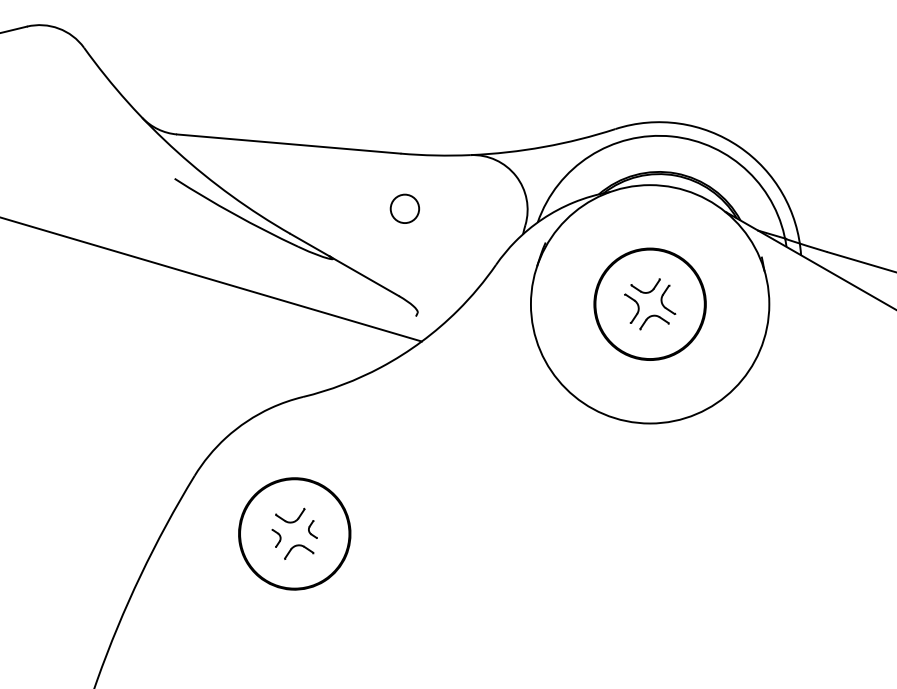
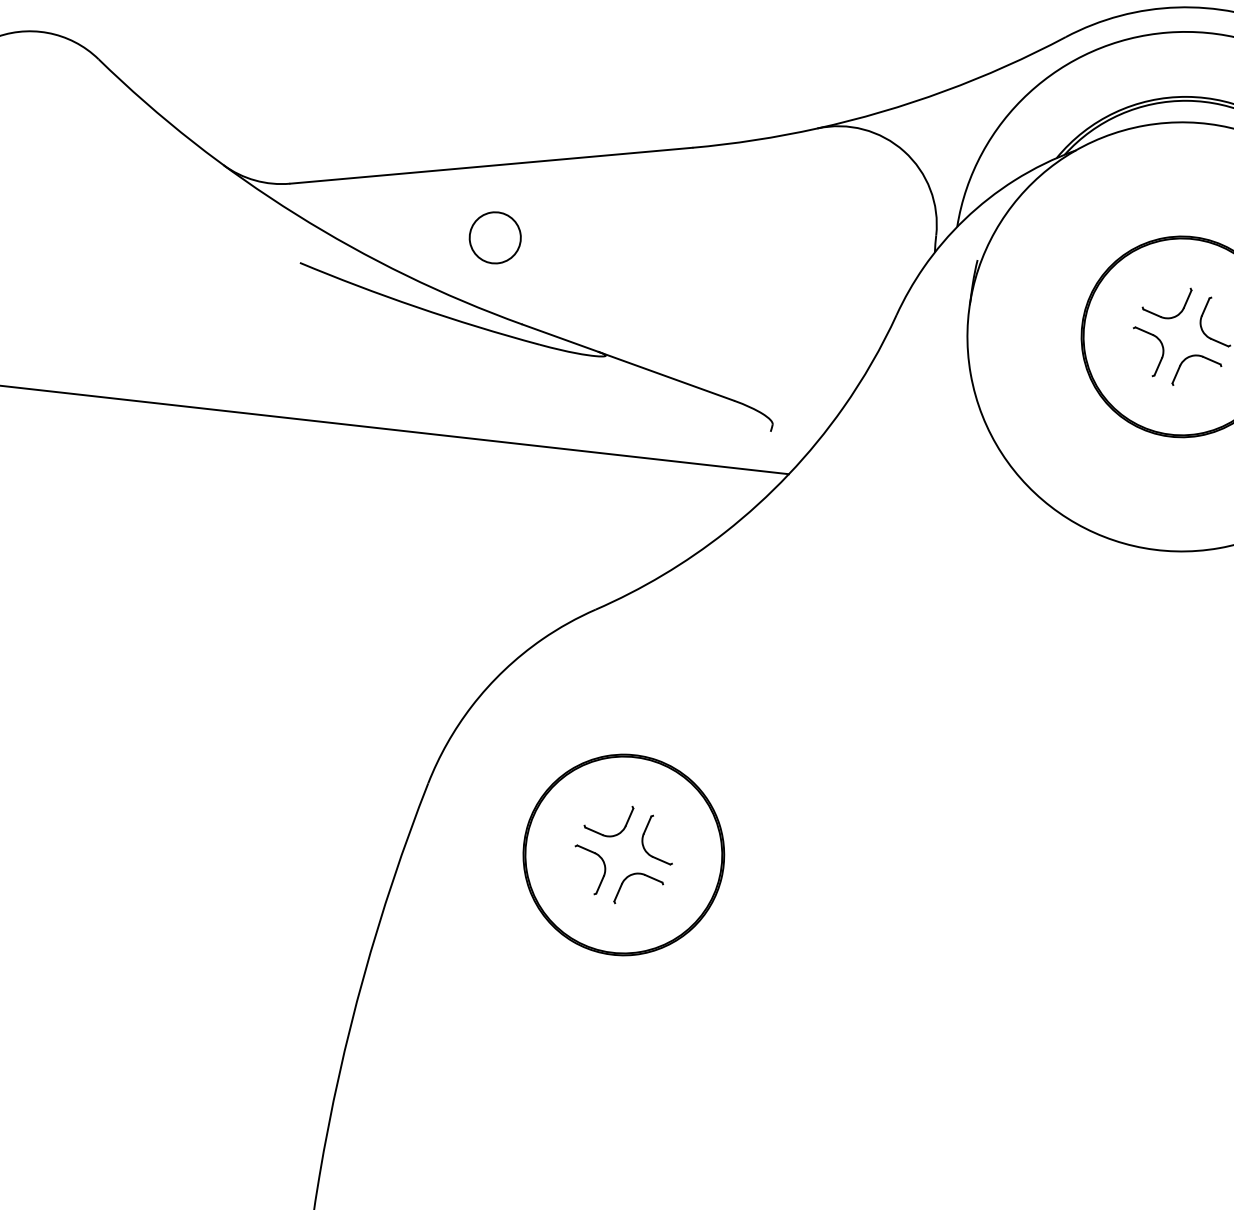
circle: (404, 208) -> (494, 237), moved
part: (312, 529) -> (653, 841), size x1.67
part: (276, 538) -> (592, 868), size x1.67

